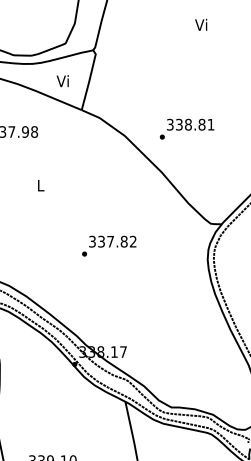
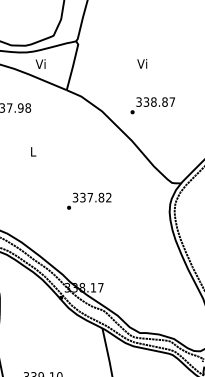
text: (201, 24) -> (142, 63), moved
text: (62, 81) -> (40, 64), moved
text: (210, 124) -> (171, 101), 338.81 -> 338.87

